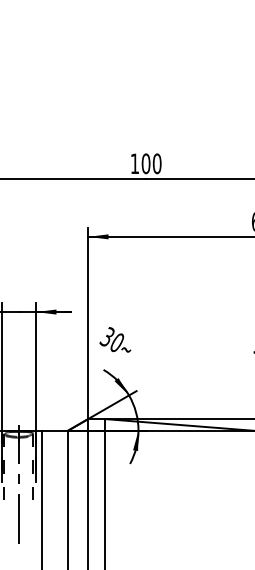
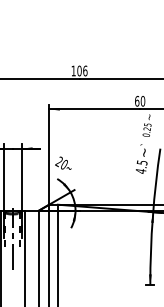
text: (157, 162) -> (85, 70), 100 -> 106
text: (105, 338) -> (58, 162), 30 -> 20

